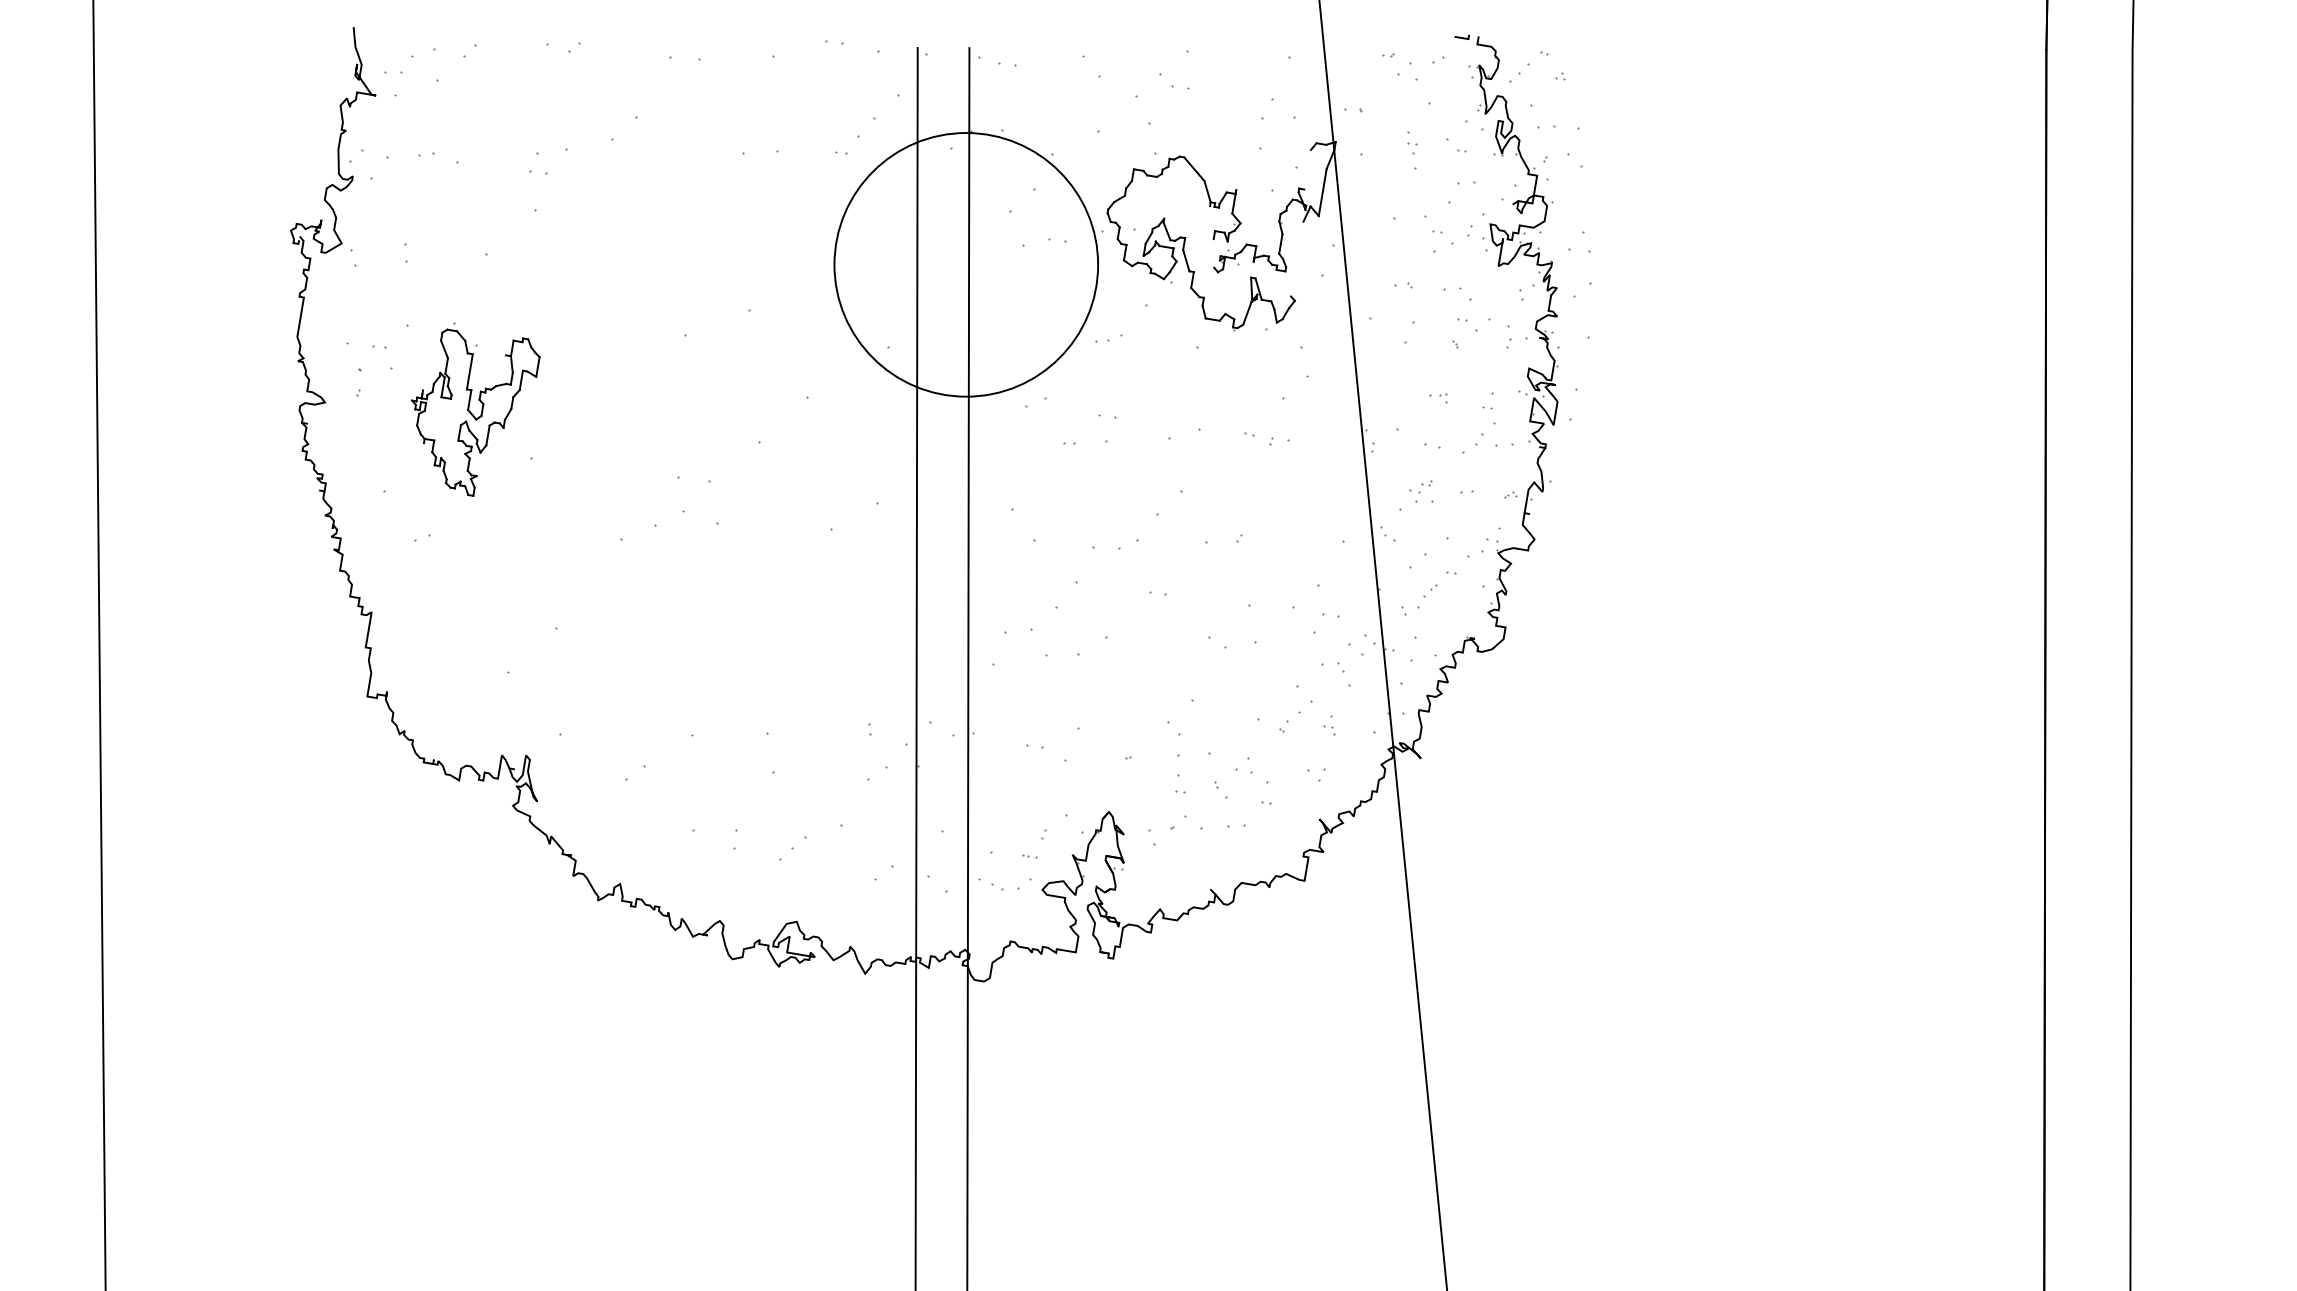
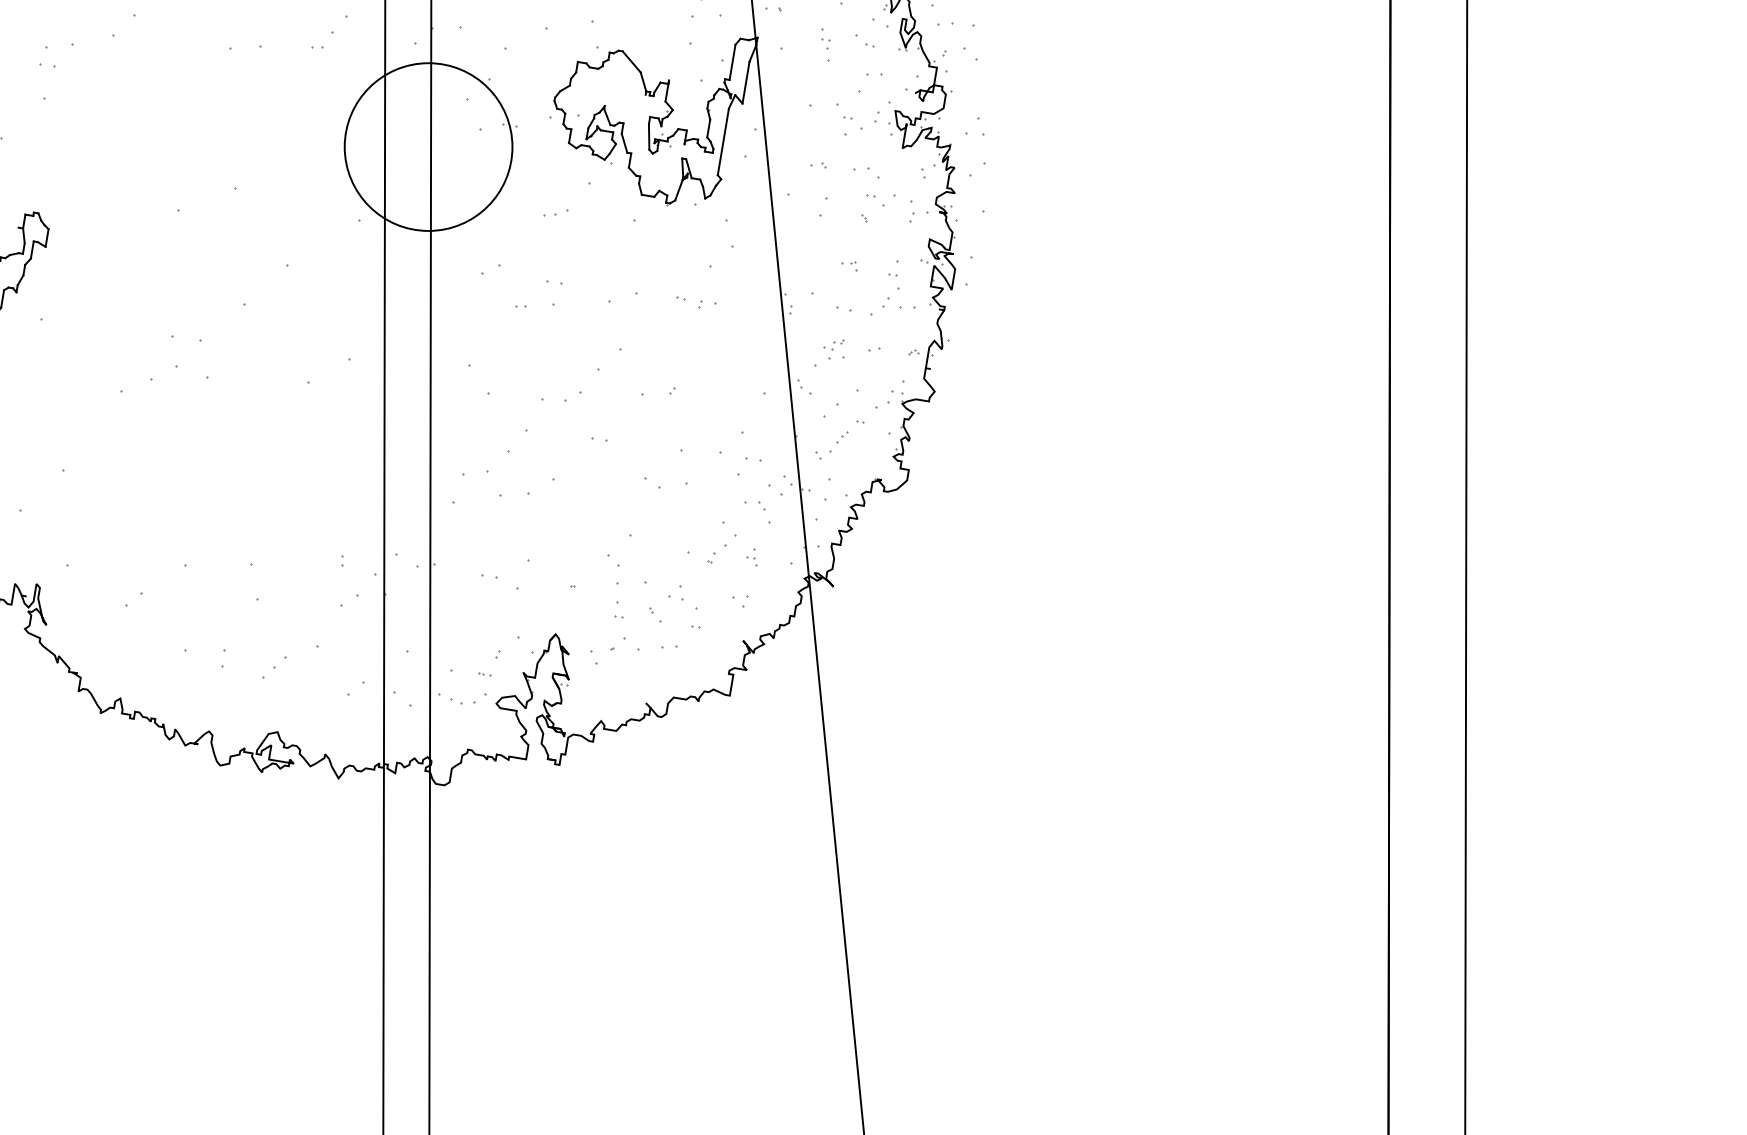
line: (1307, 169) -> (732, 62), added
line: (1213, 253) -> (648, 136), added
line: (1297, 258) -> (723, 141), added
circle: (966, 264) -> (428, 146), size x0.71

